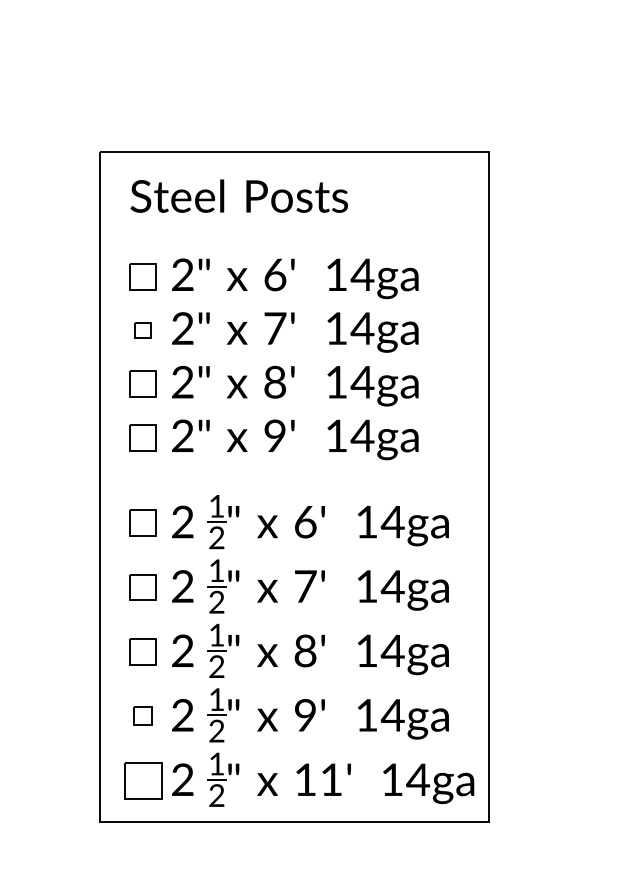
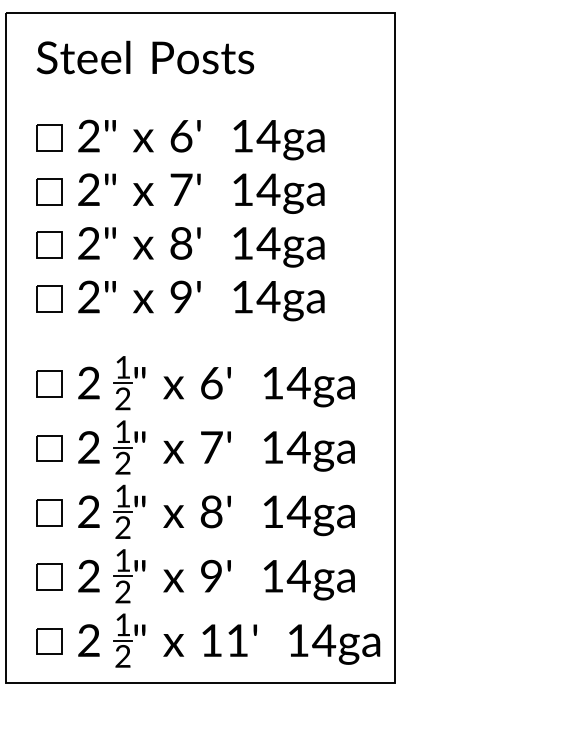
part: (142, 330) -> (48, 191), size x1.67
part: (142, 715) -> (48, 576), size x1.43
part: (142, 780) -> (48, 641), size x0.71

